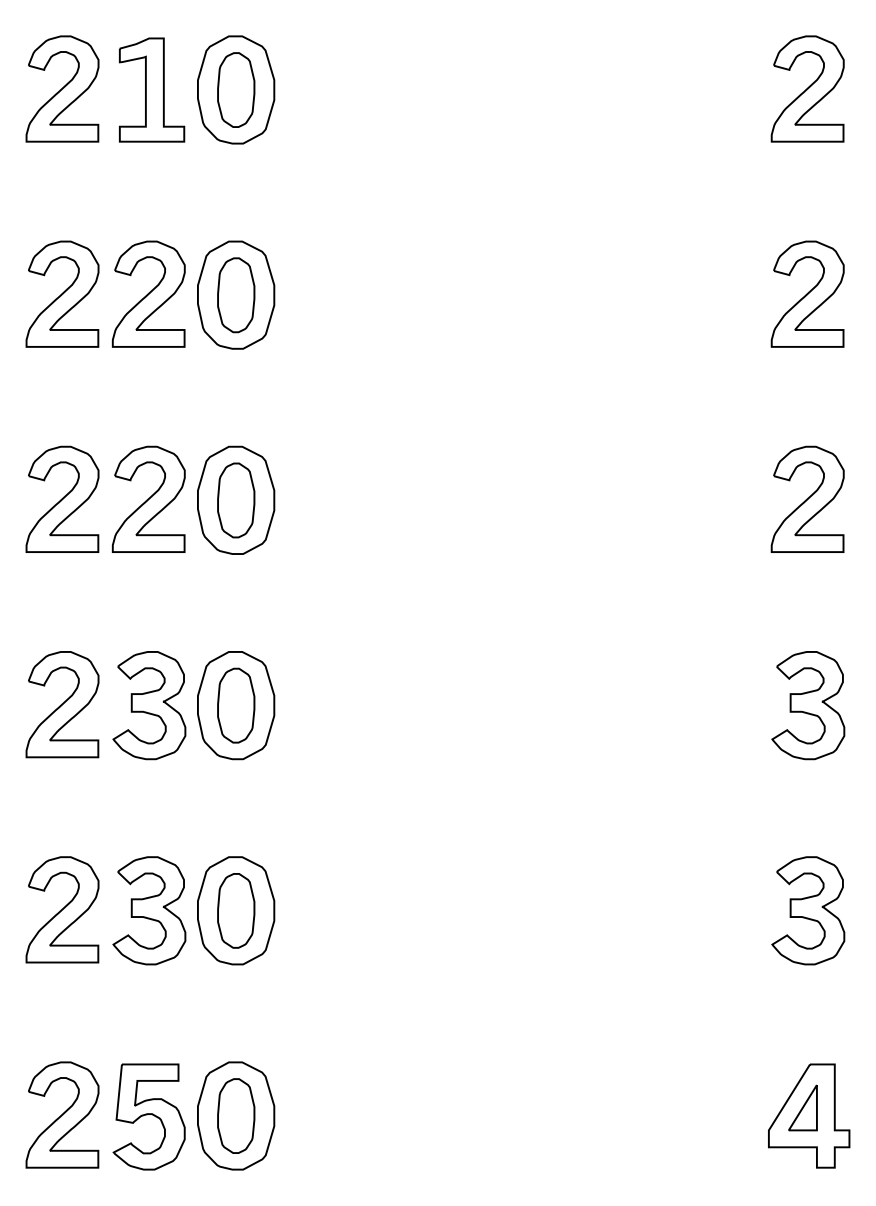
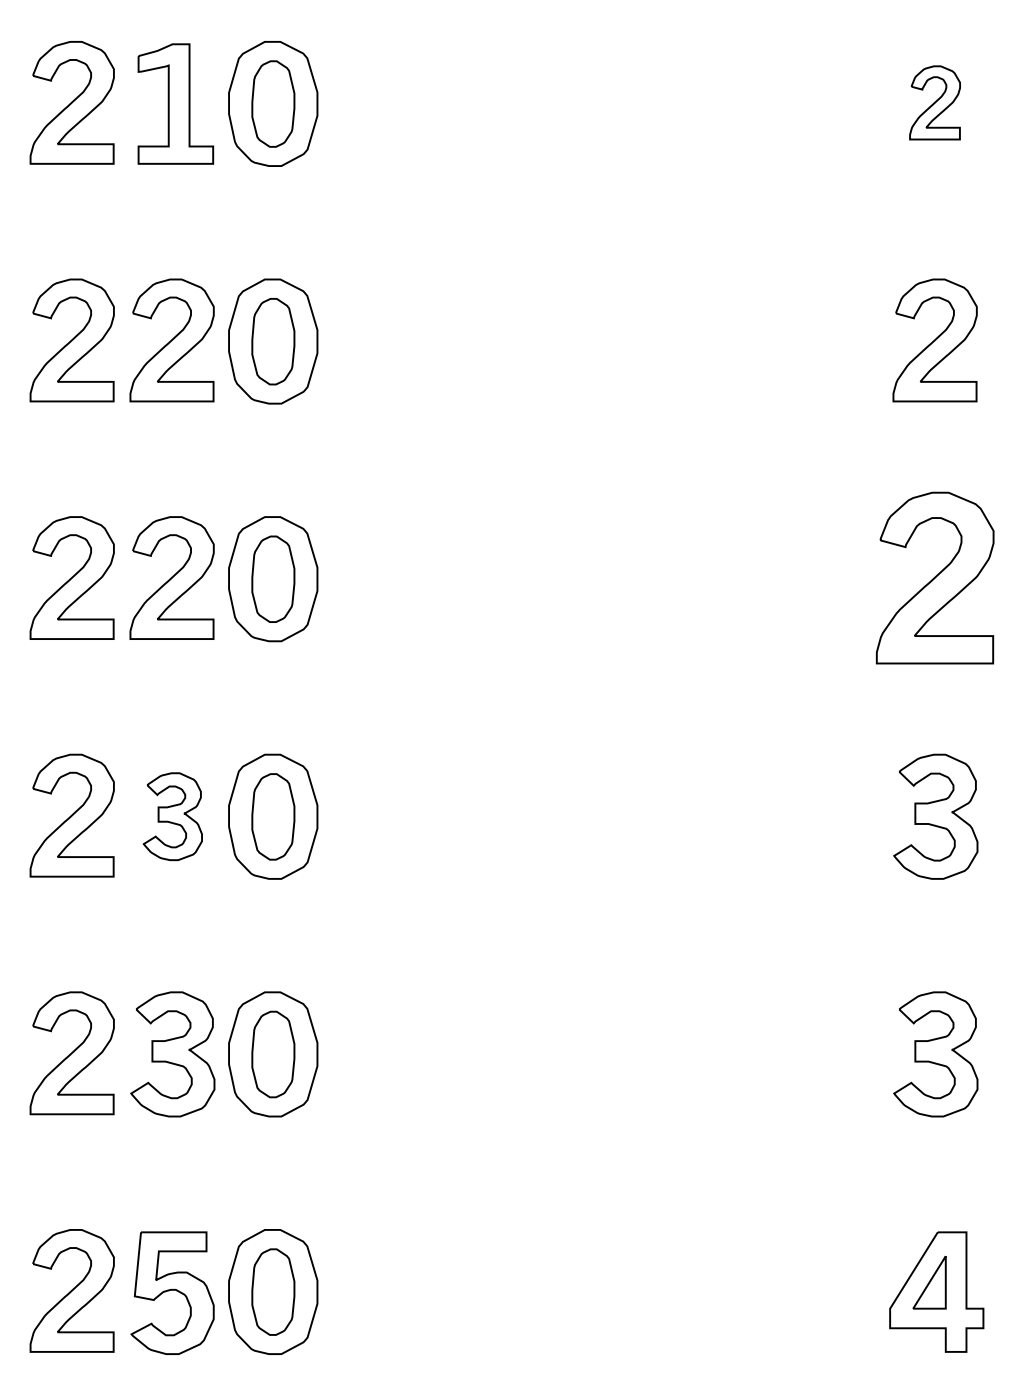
part: (807, 88) -> (934, 102), size x0.6
part: (807, 498) -> (934, 577), size x1.4
part: (149, 705) -> (172, 816), size x0.7

